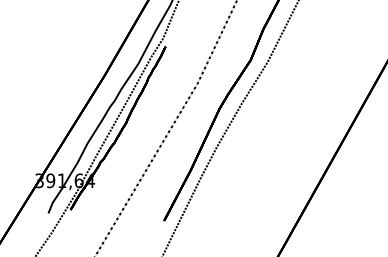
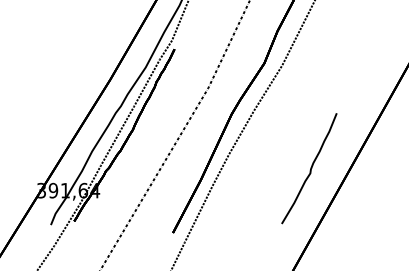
curve: (294, 159) -> (310, 168), added

